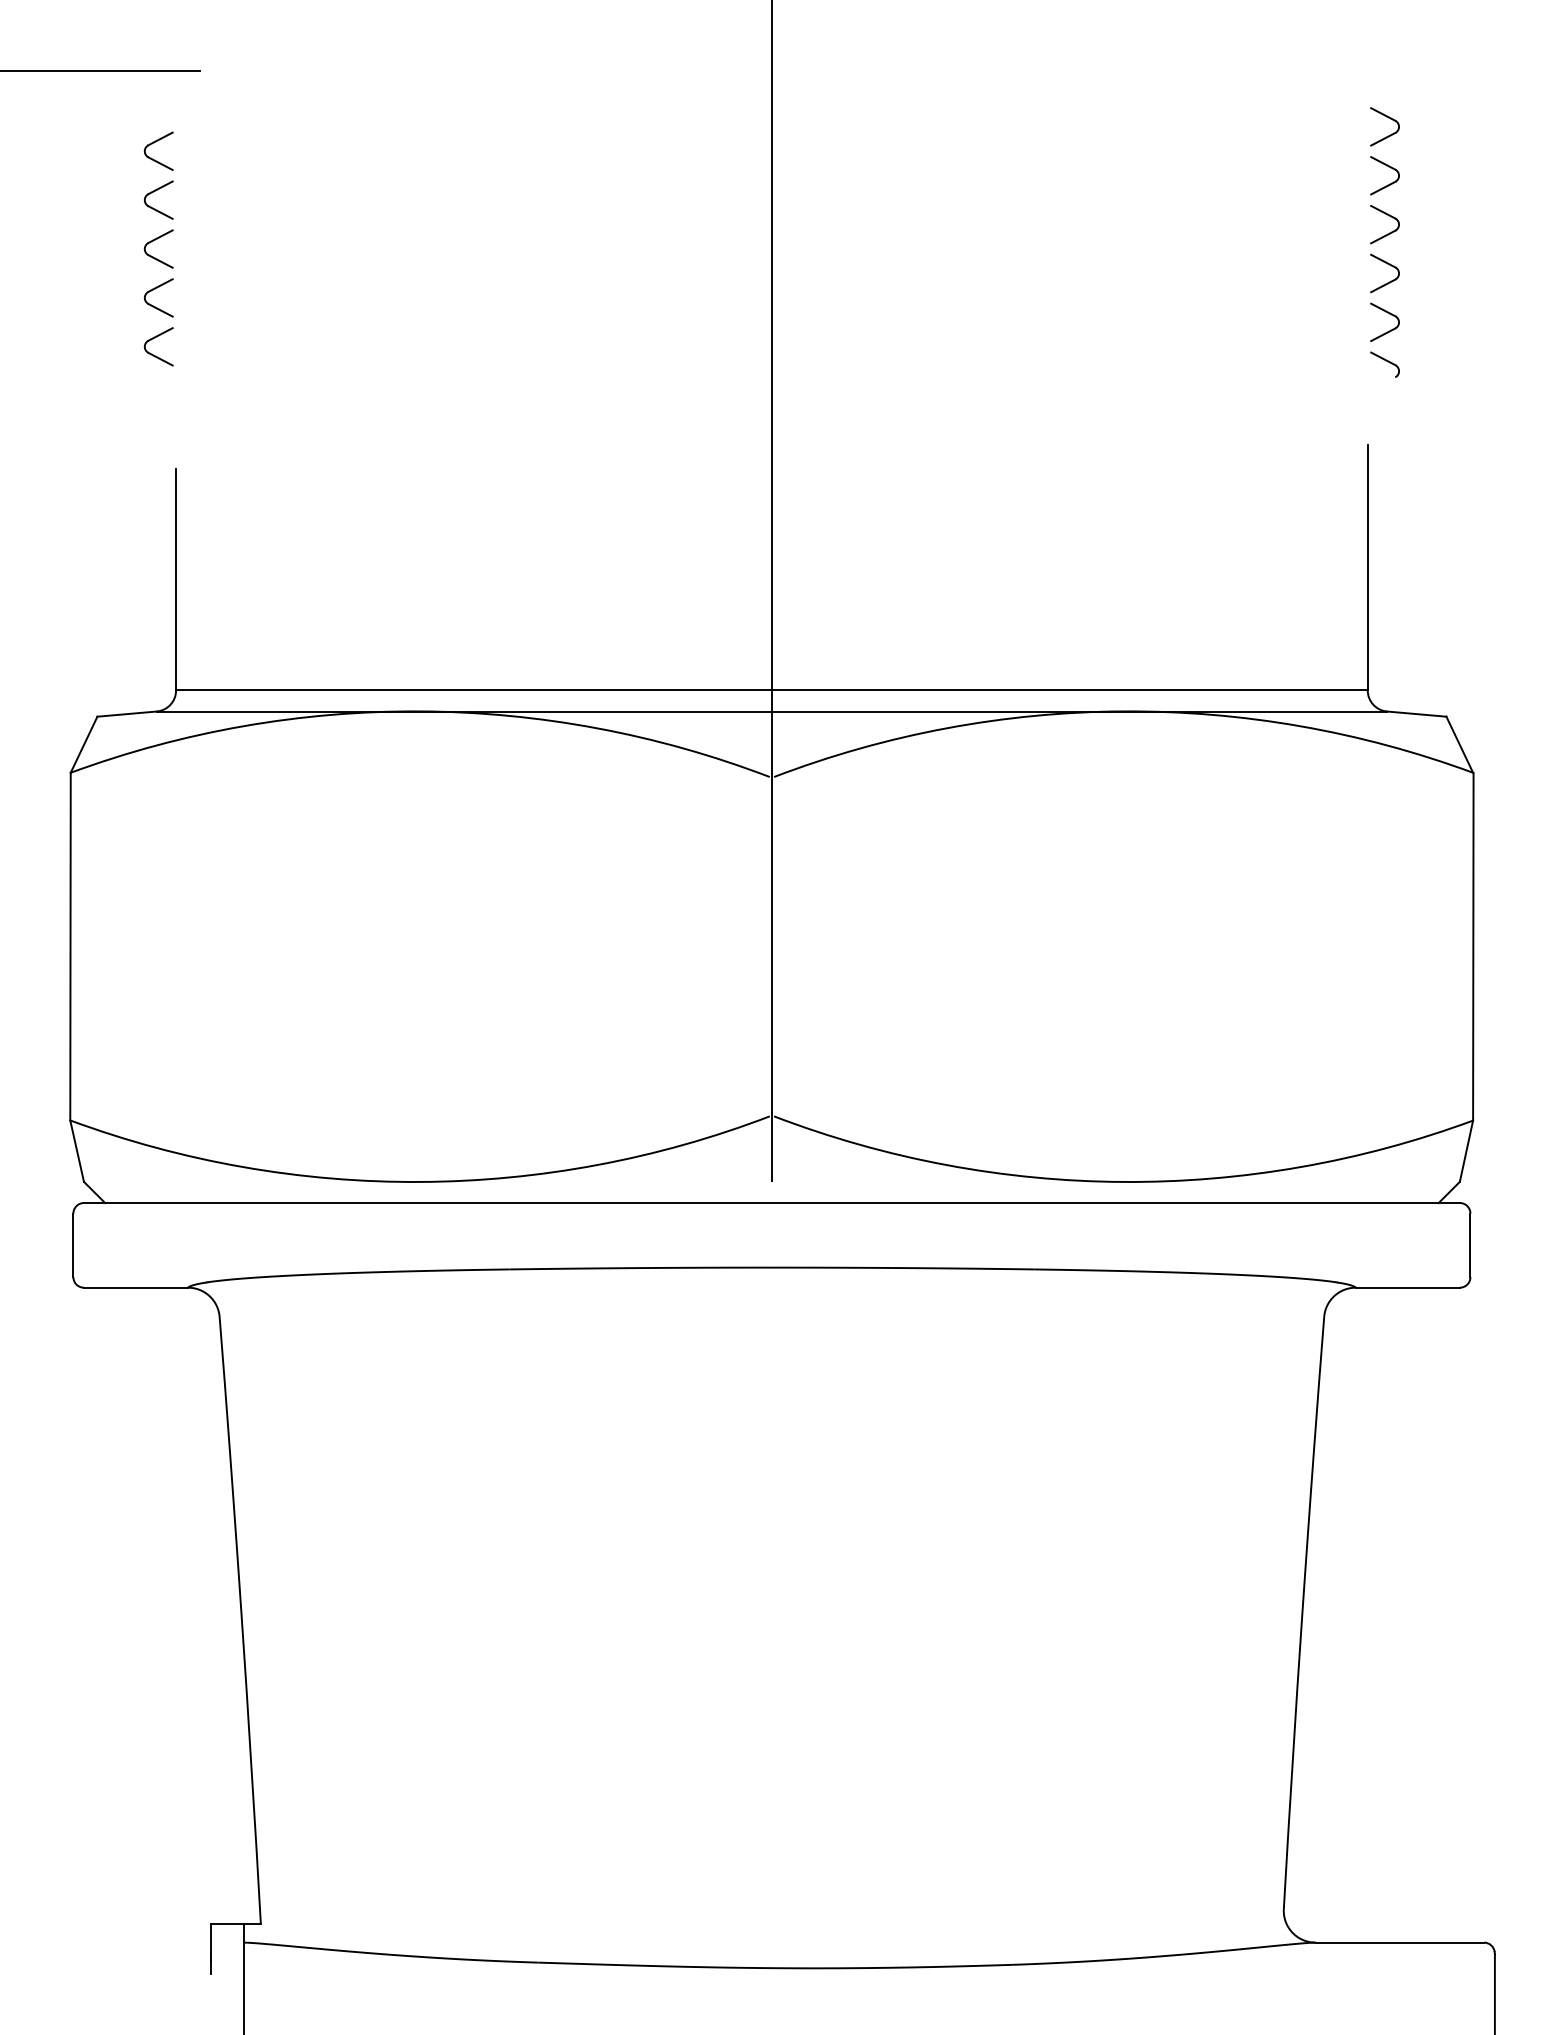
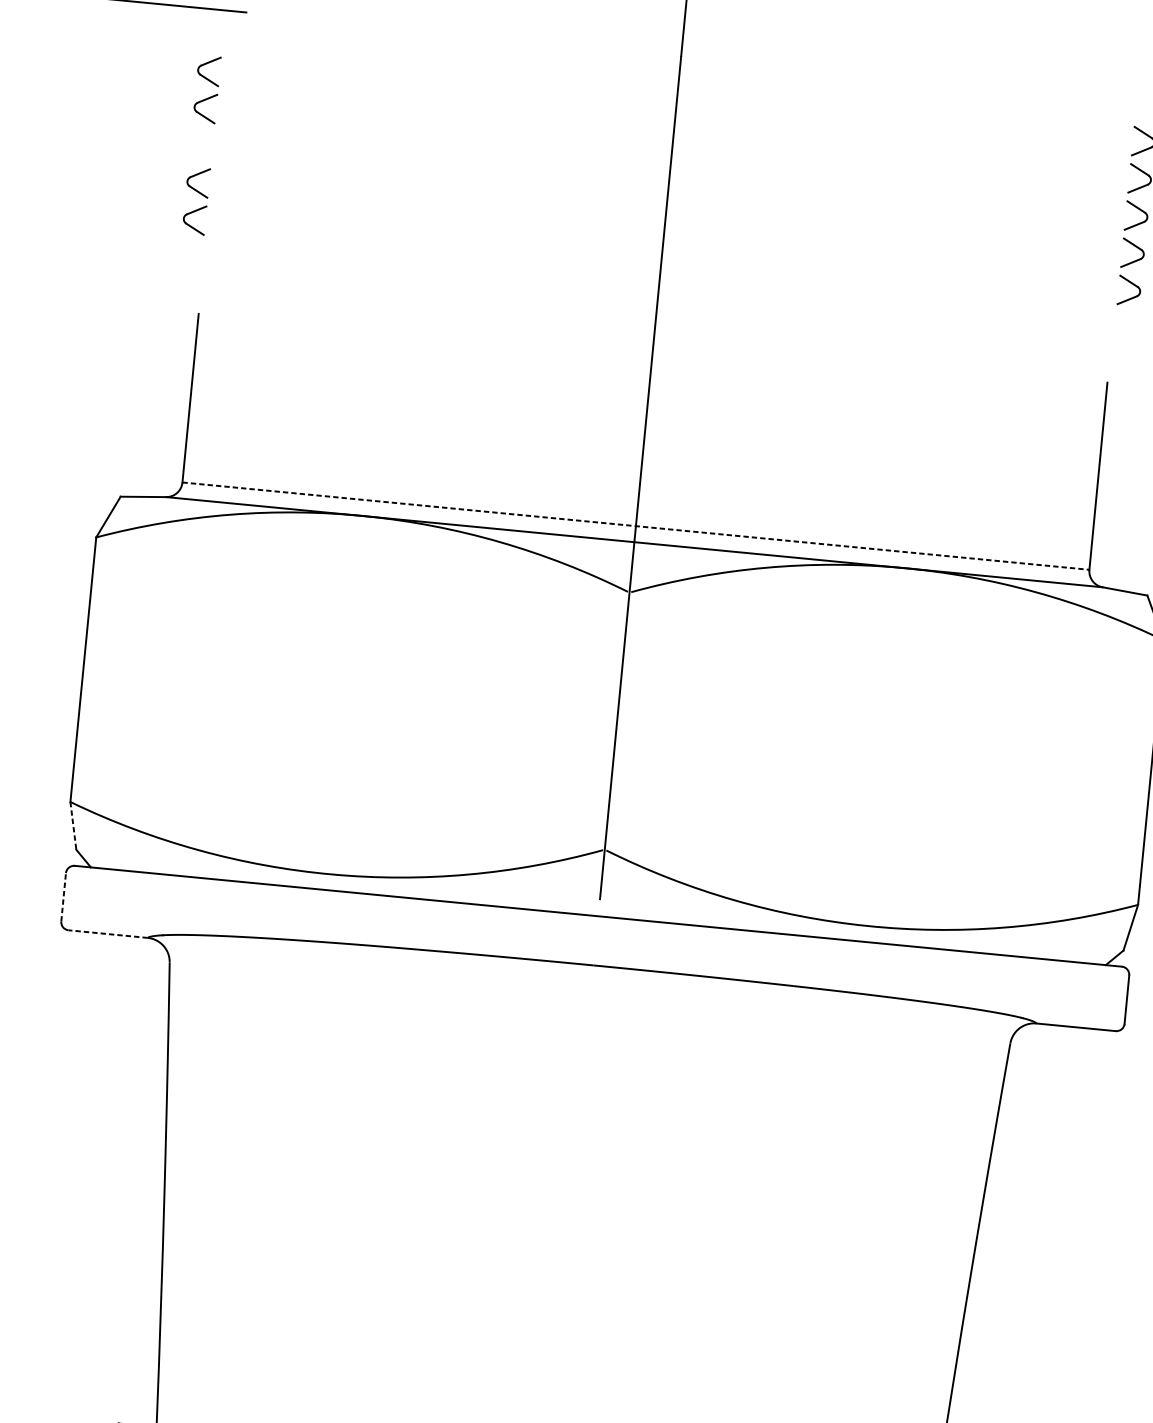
part: (155, 240) -> (199, 138), removed
part: (1384, 364) -> (1126, 322), removed
line: (771, 690) -> (635, 526), solid -> dashed
line: (77, 1151) -> (73, 826), solid -> dashed
line: (73, 1245) -> (63, 897), solid -> dashed
line: (135, 1287) -> (107, 933), solid -> dashed

